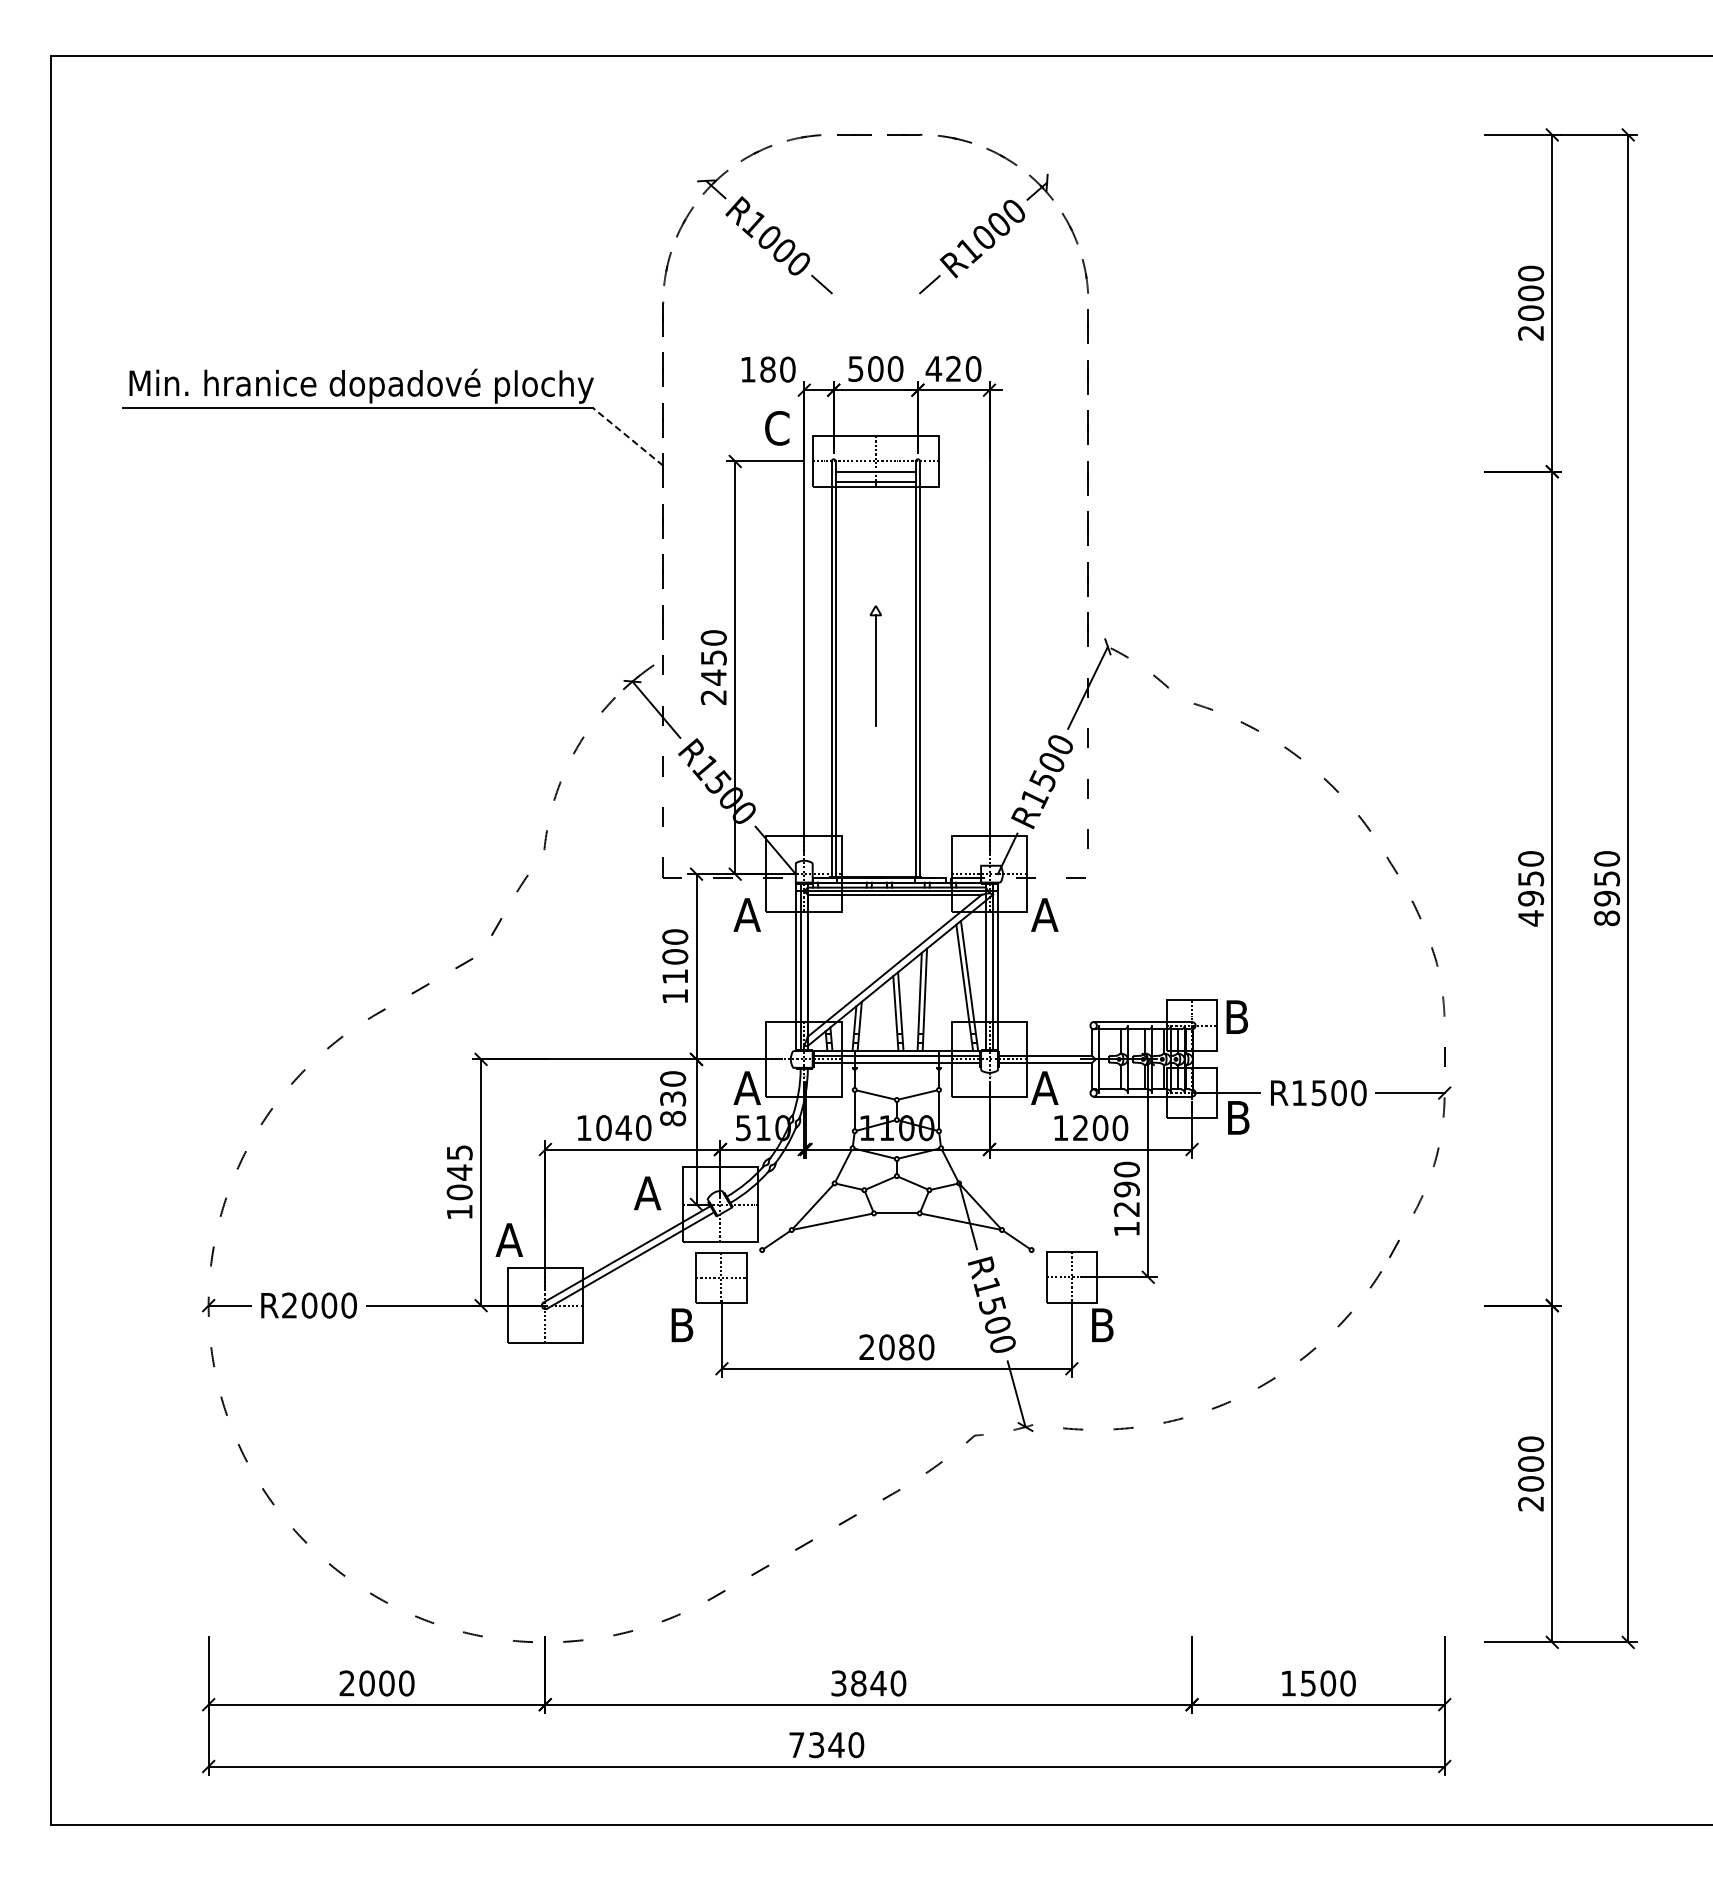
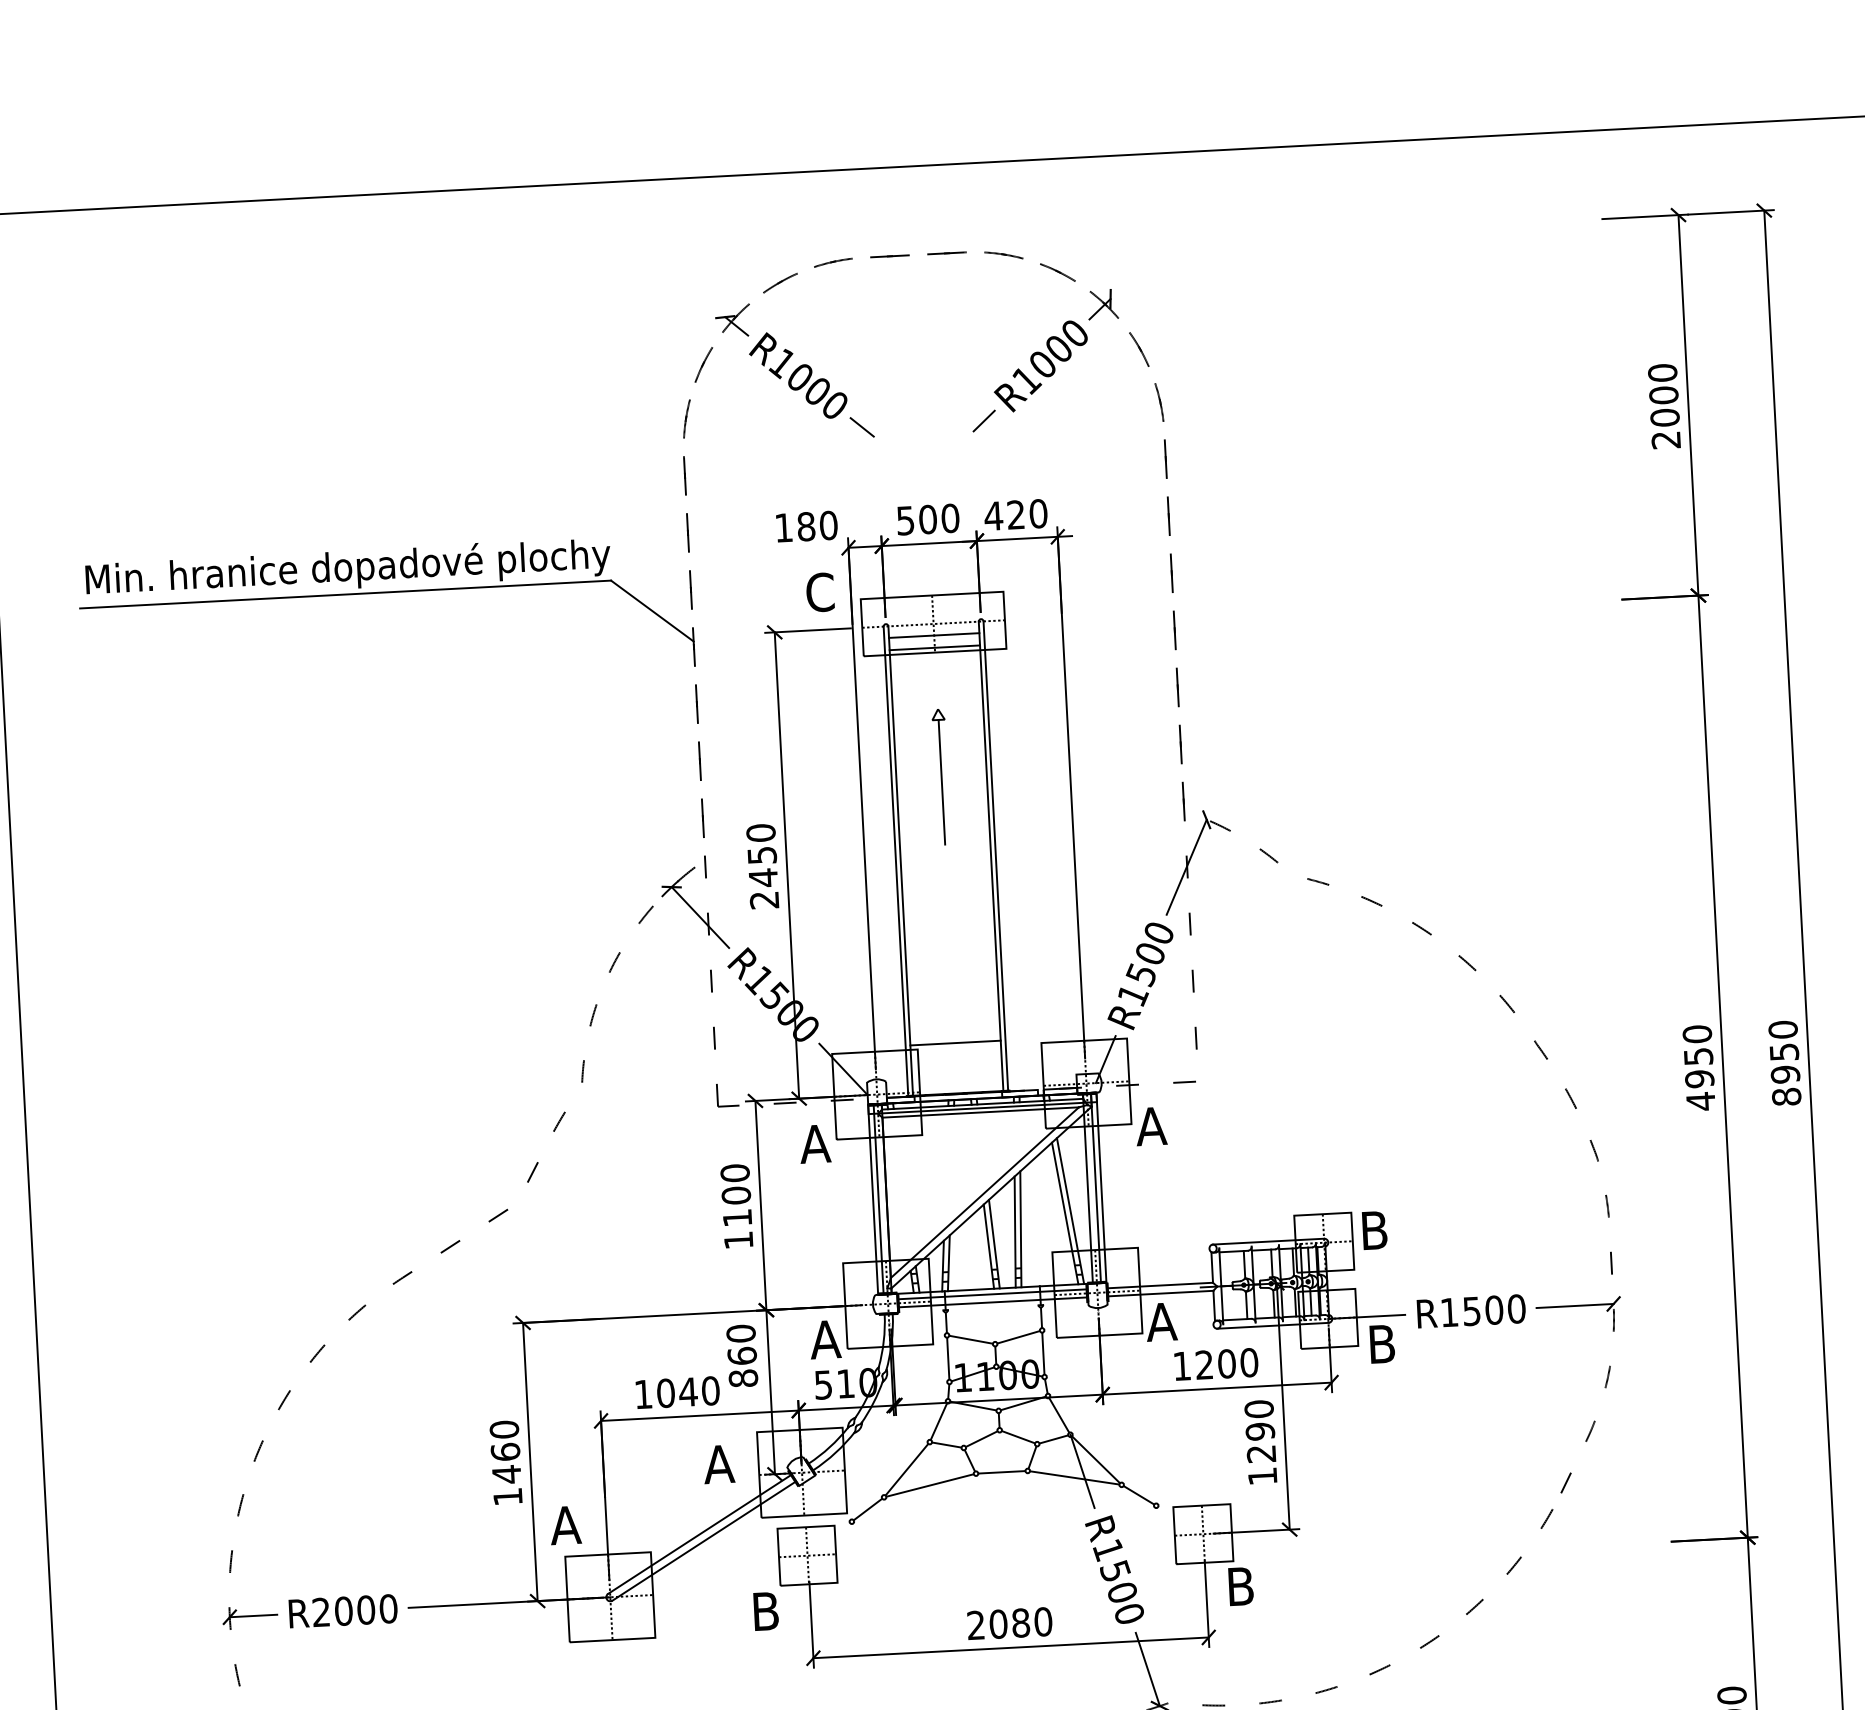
line: (627, 436) -> (651, 610), dashed -> solid
part: (875, 665) -> (941, 776), moved
line: (875, 832) -> (955, 1043), added
text: (673, 1098) -> (742, 1355), 830 -> 860
text: (459, 1172) -> (505, 1452), 1045 -> 1460

